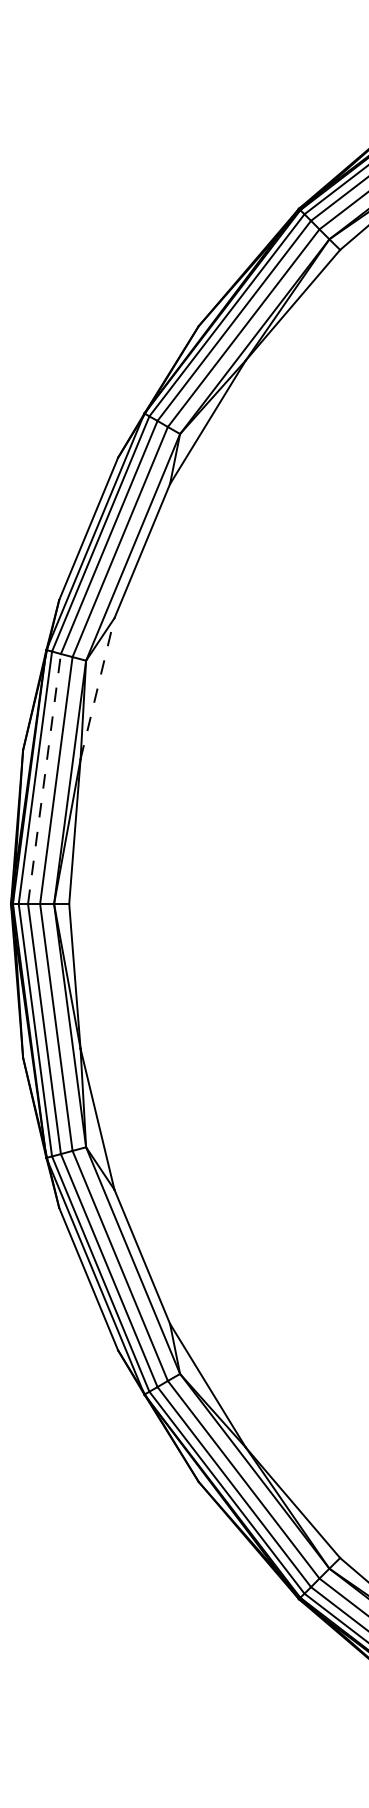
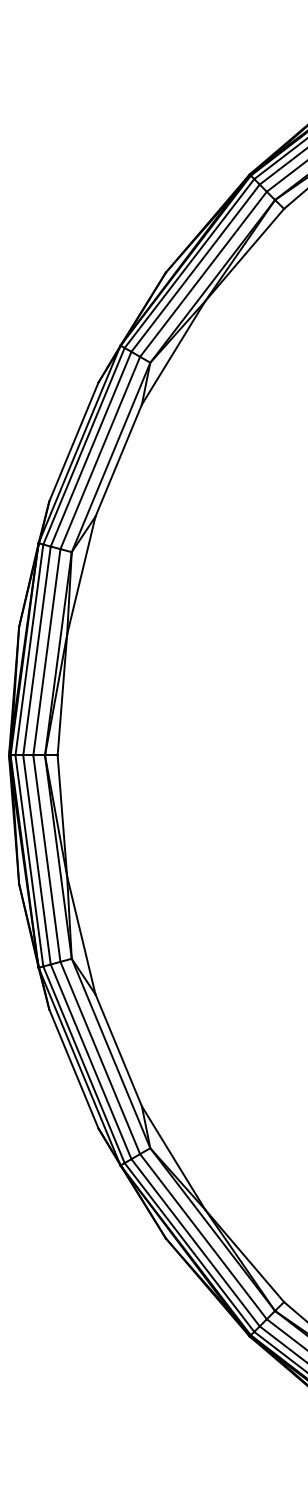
line: (97, 688) -> (81, 575), dashed -> solid
line: (44, 778) -> (37, 650), dashed -> solid

